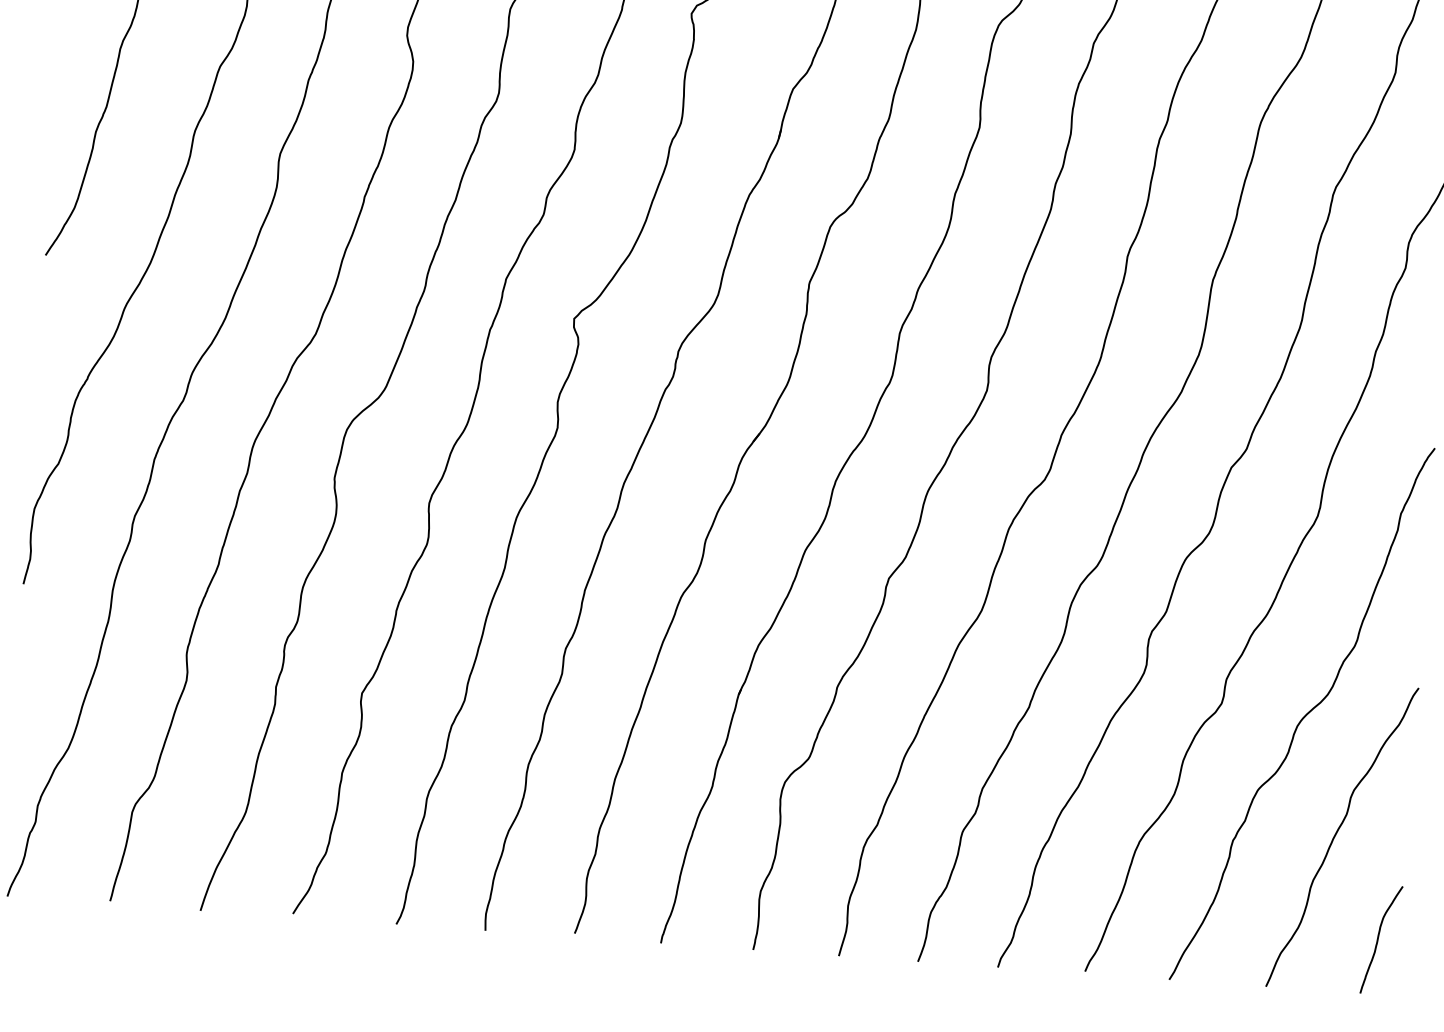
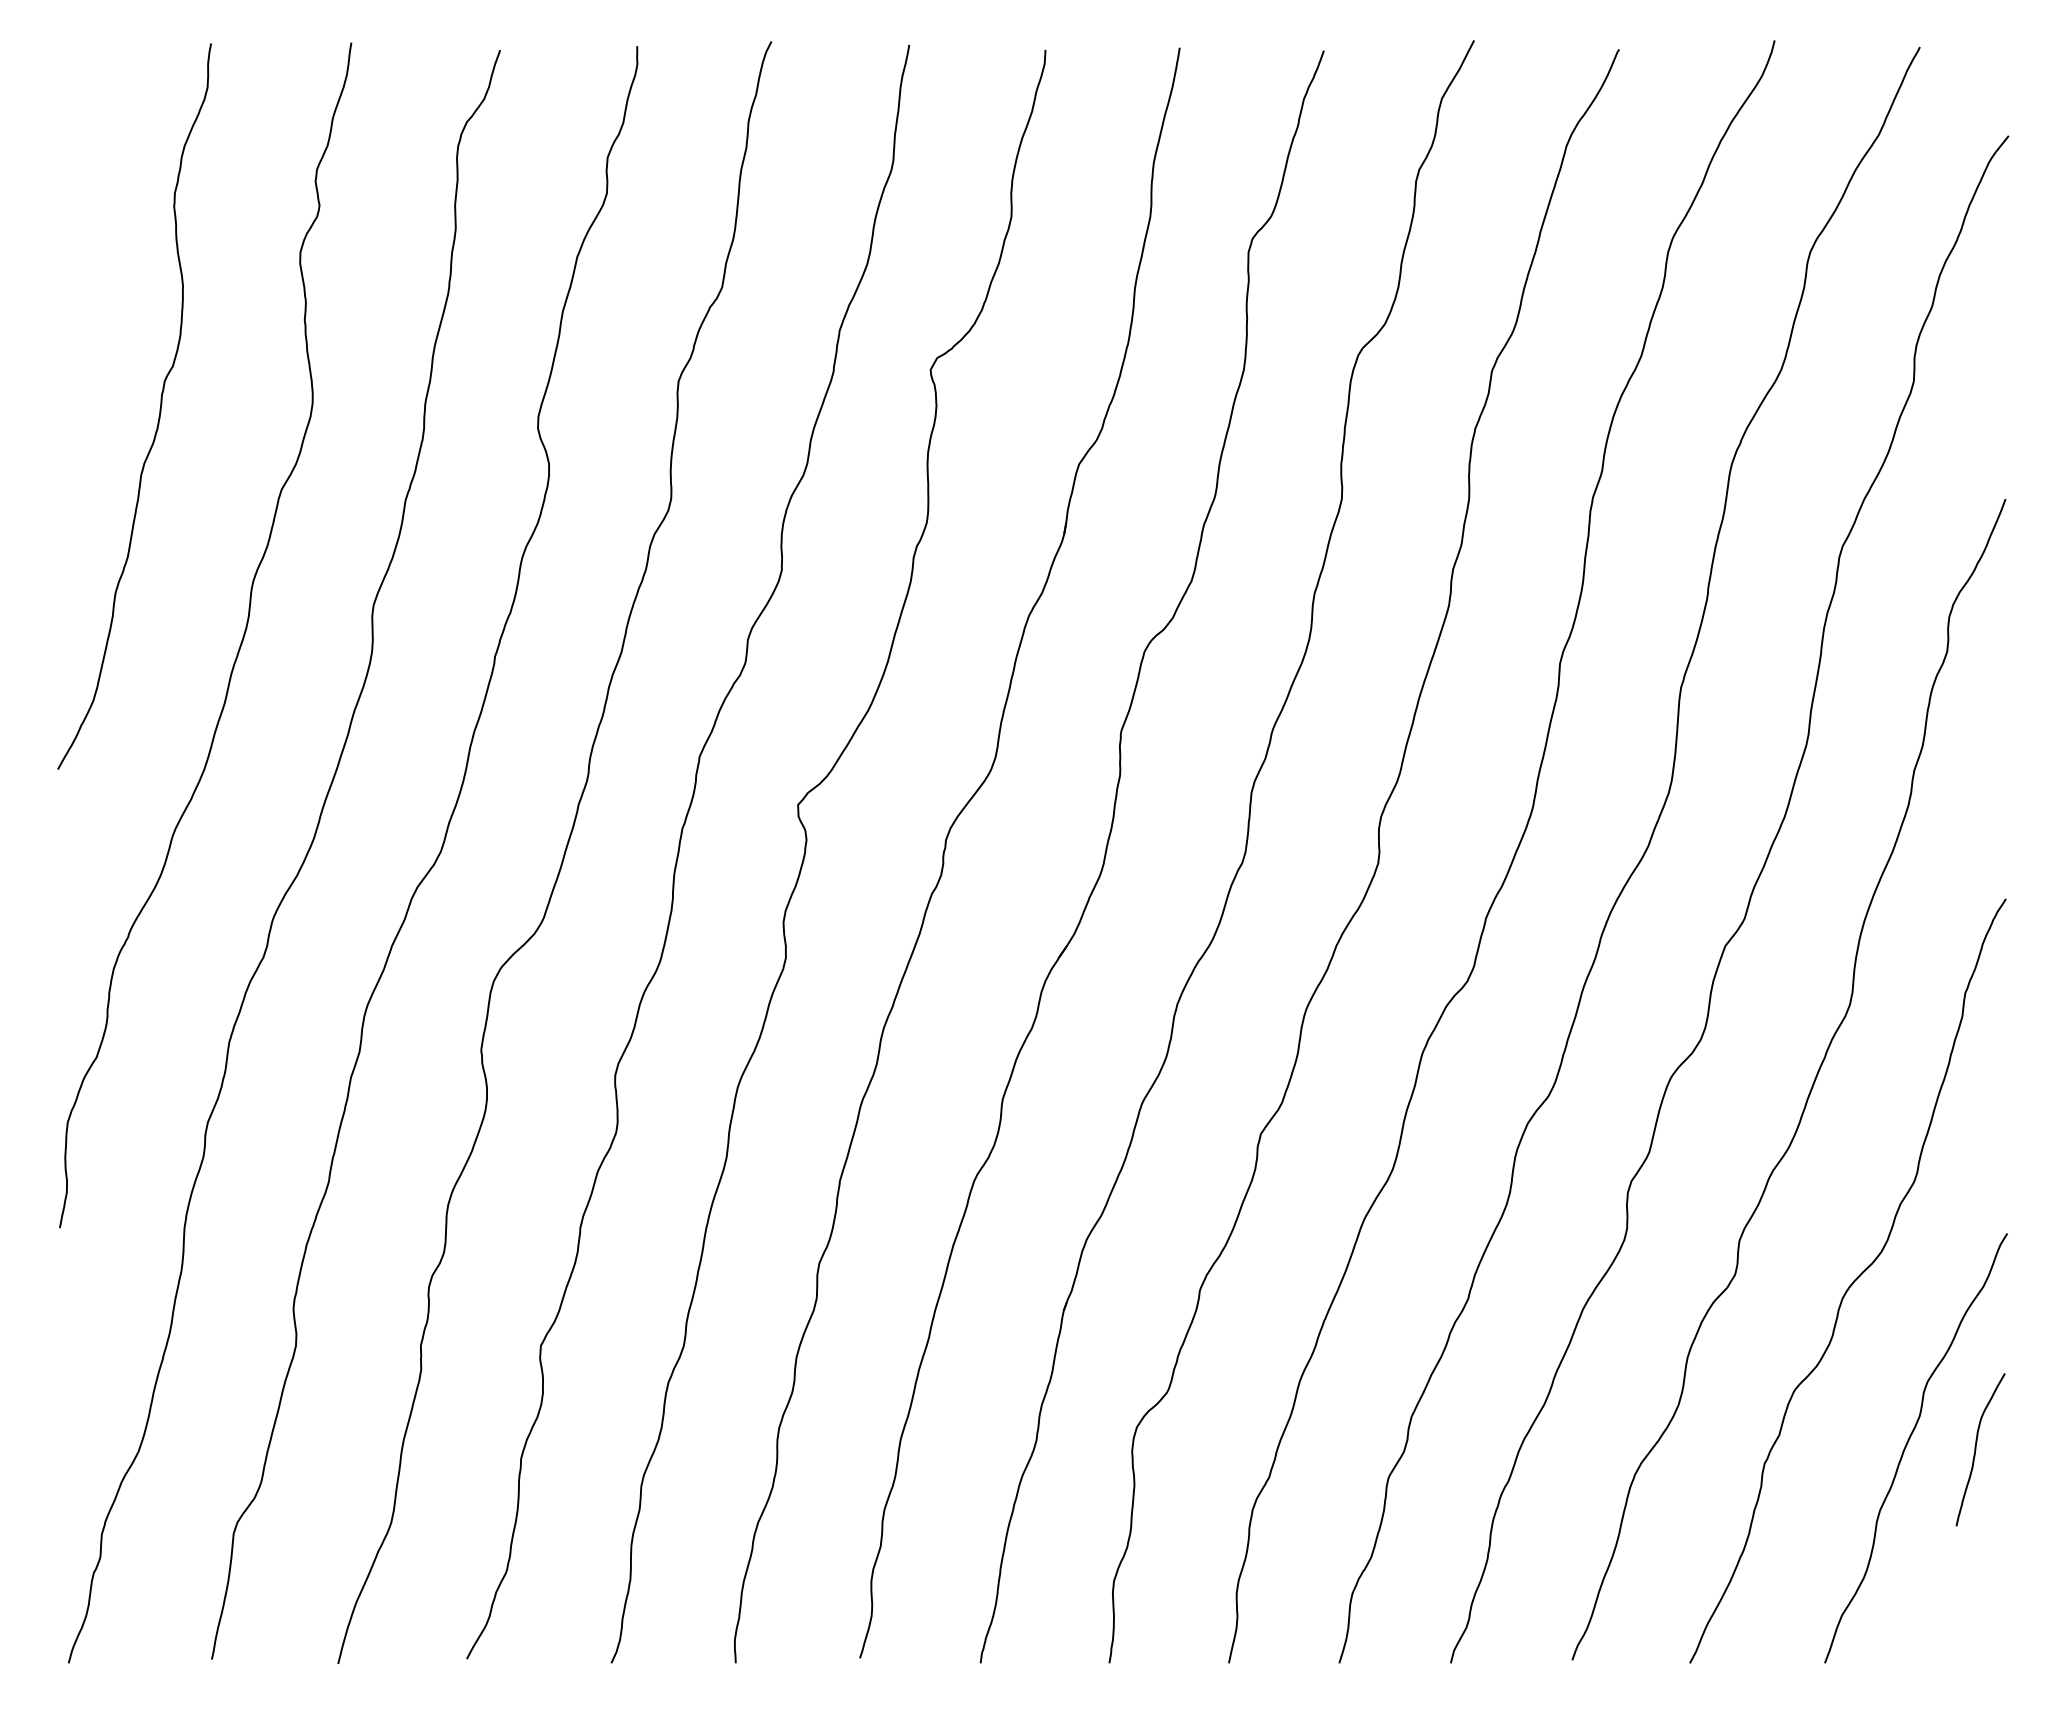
curve: (1378, 939) -> (1976, 1449), moved

